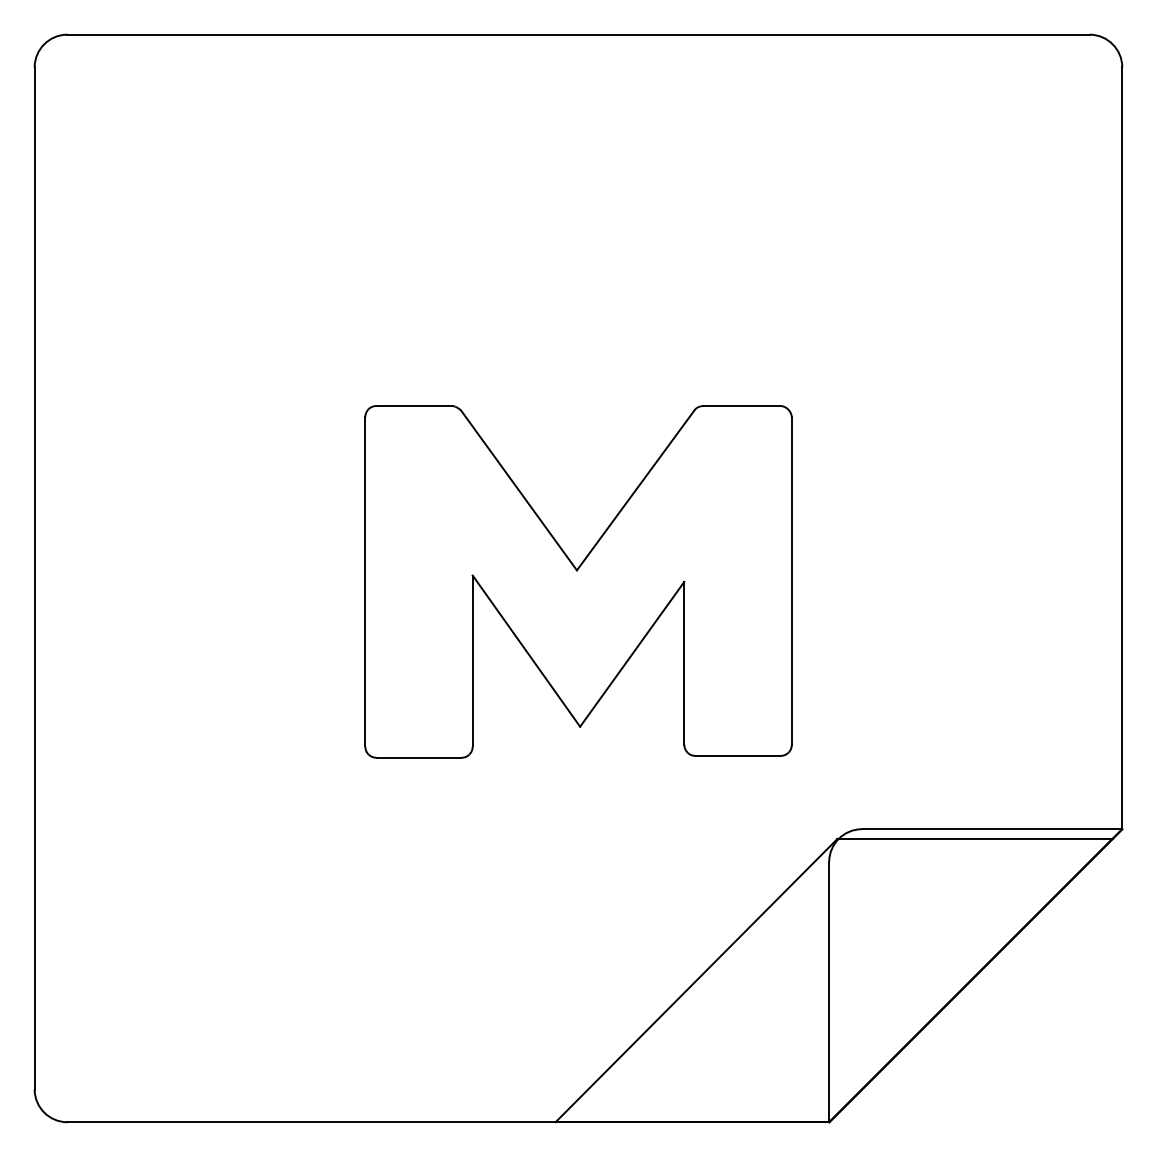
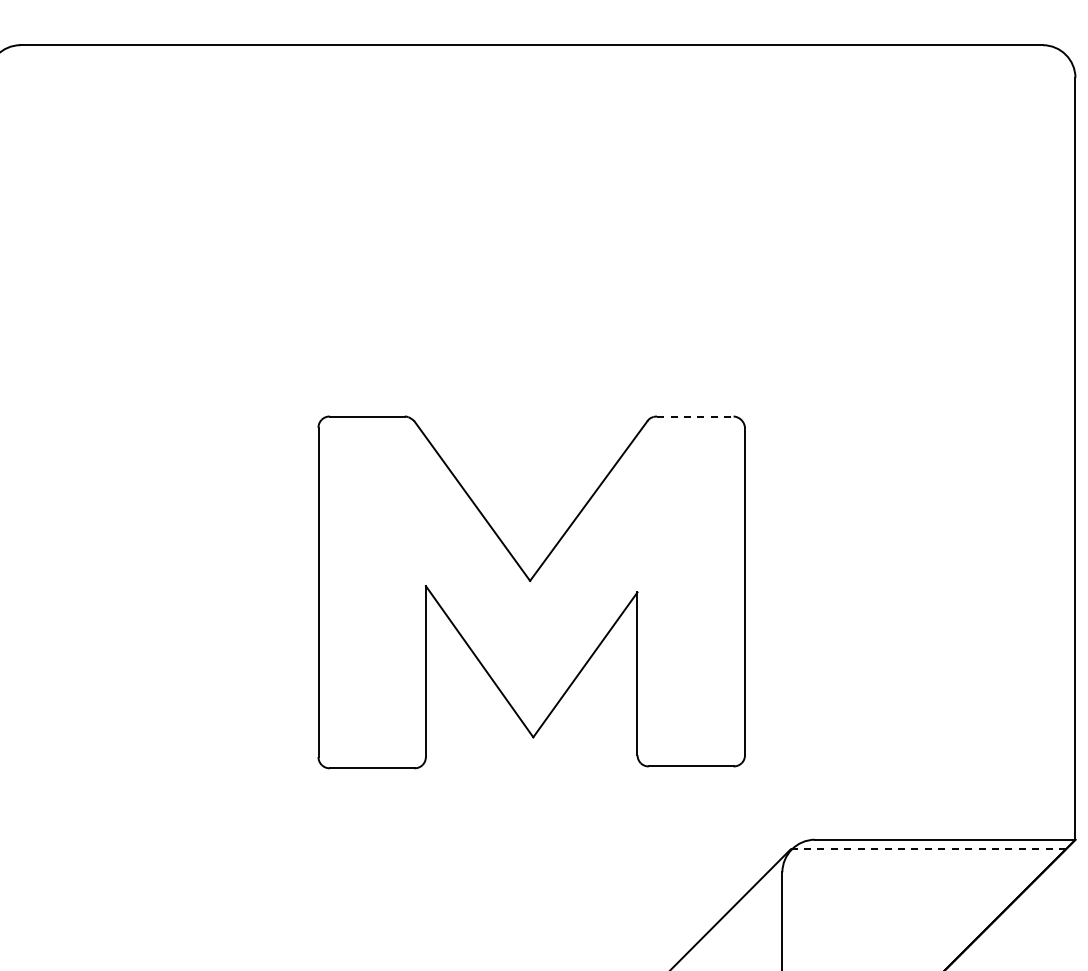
line: (742, 405) -> (695, 416), solid -> dashed
line: (974, 838) -> (927, 849), solid -> dashed

